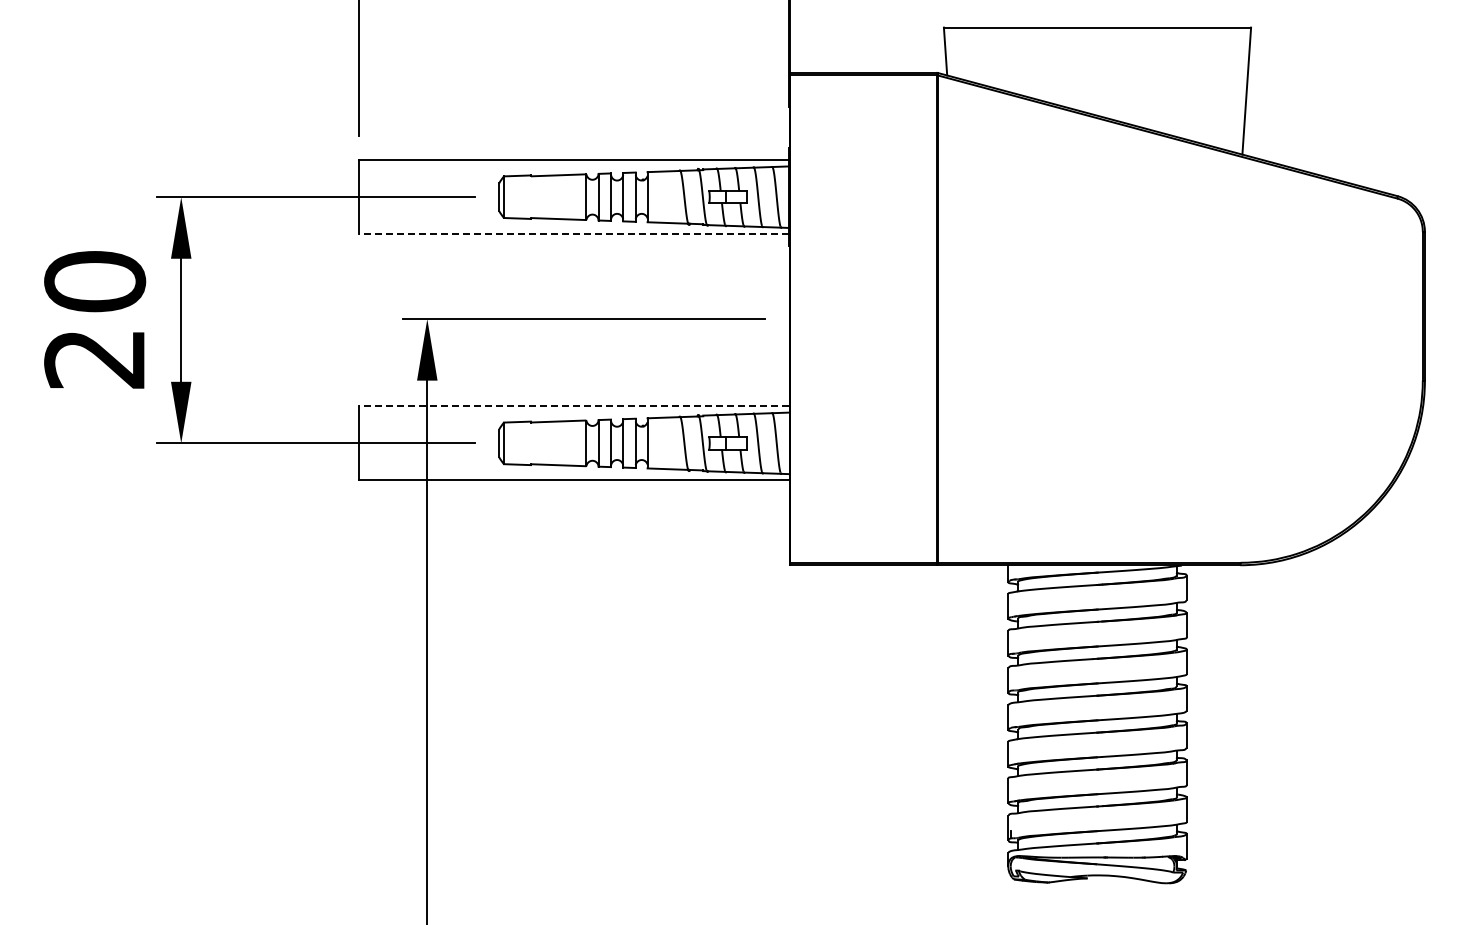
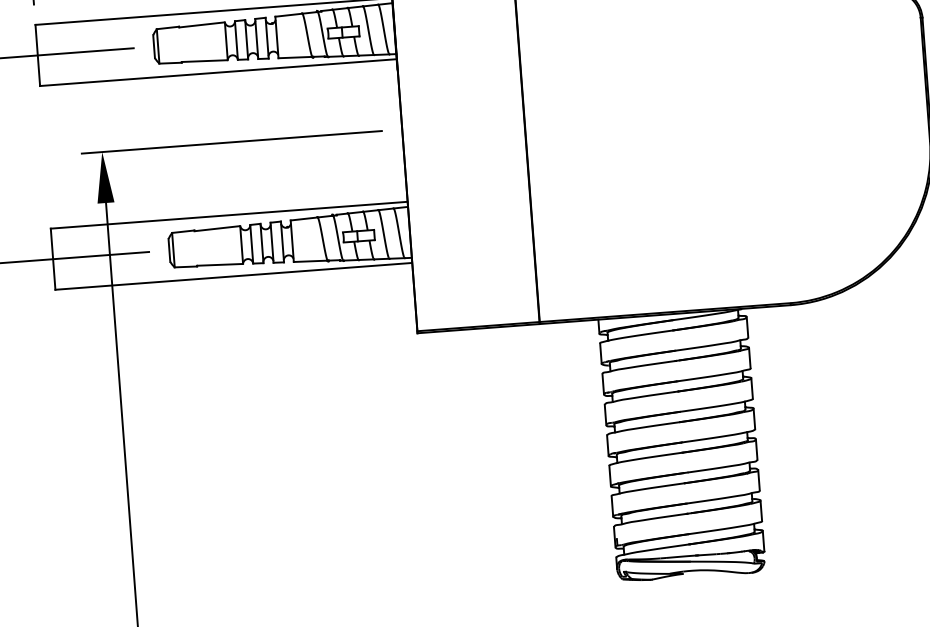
line: (573, 234) -> (217, 72), dashed -> solid
line: (573, 406) -> (228, 215), dashed -> solid

